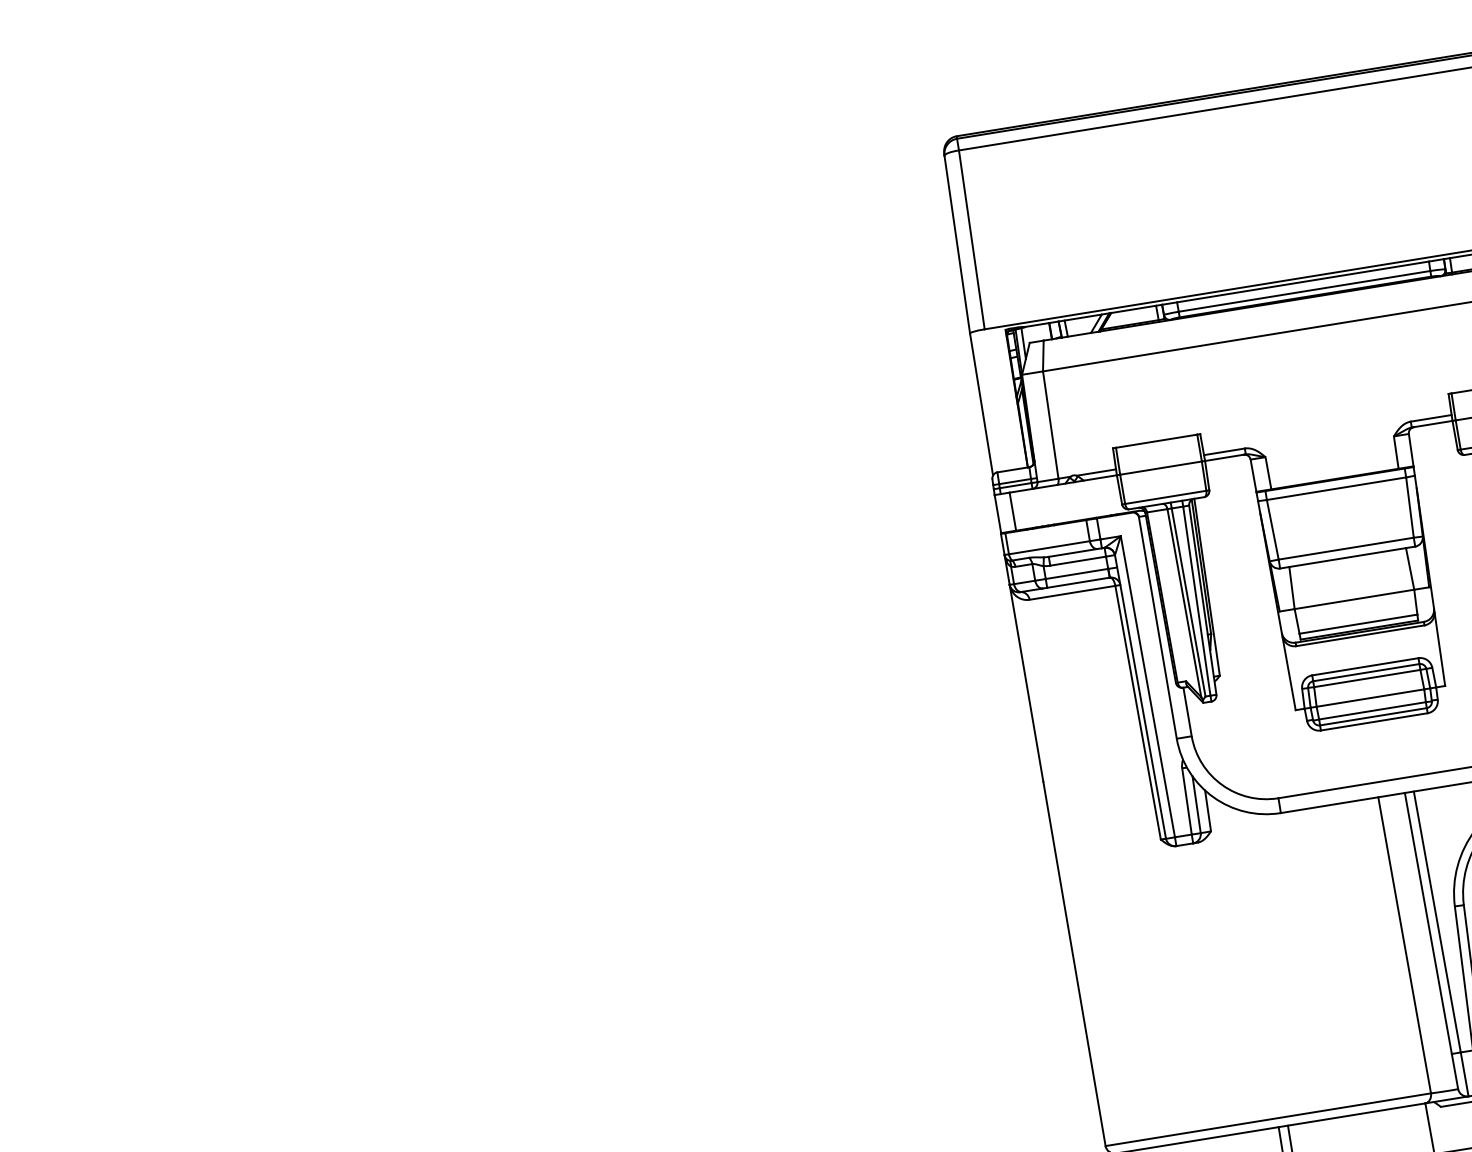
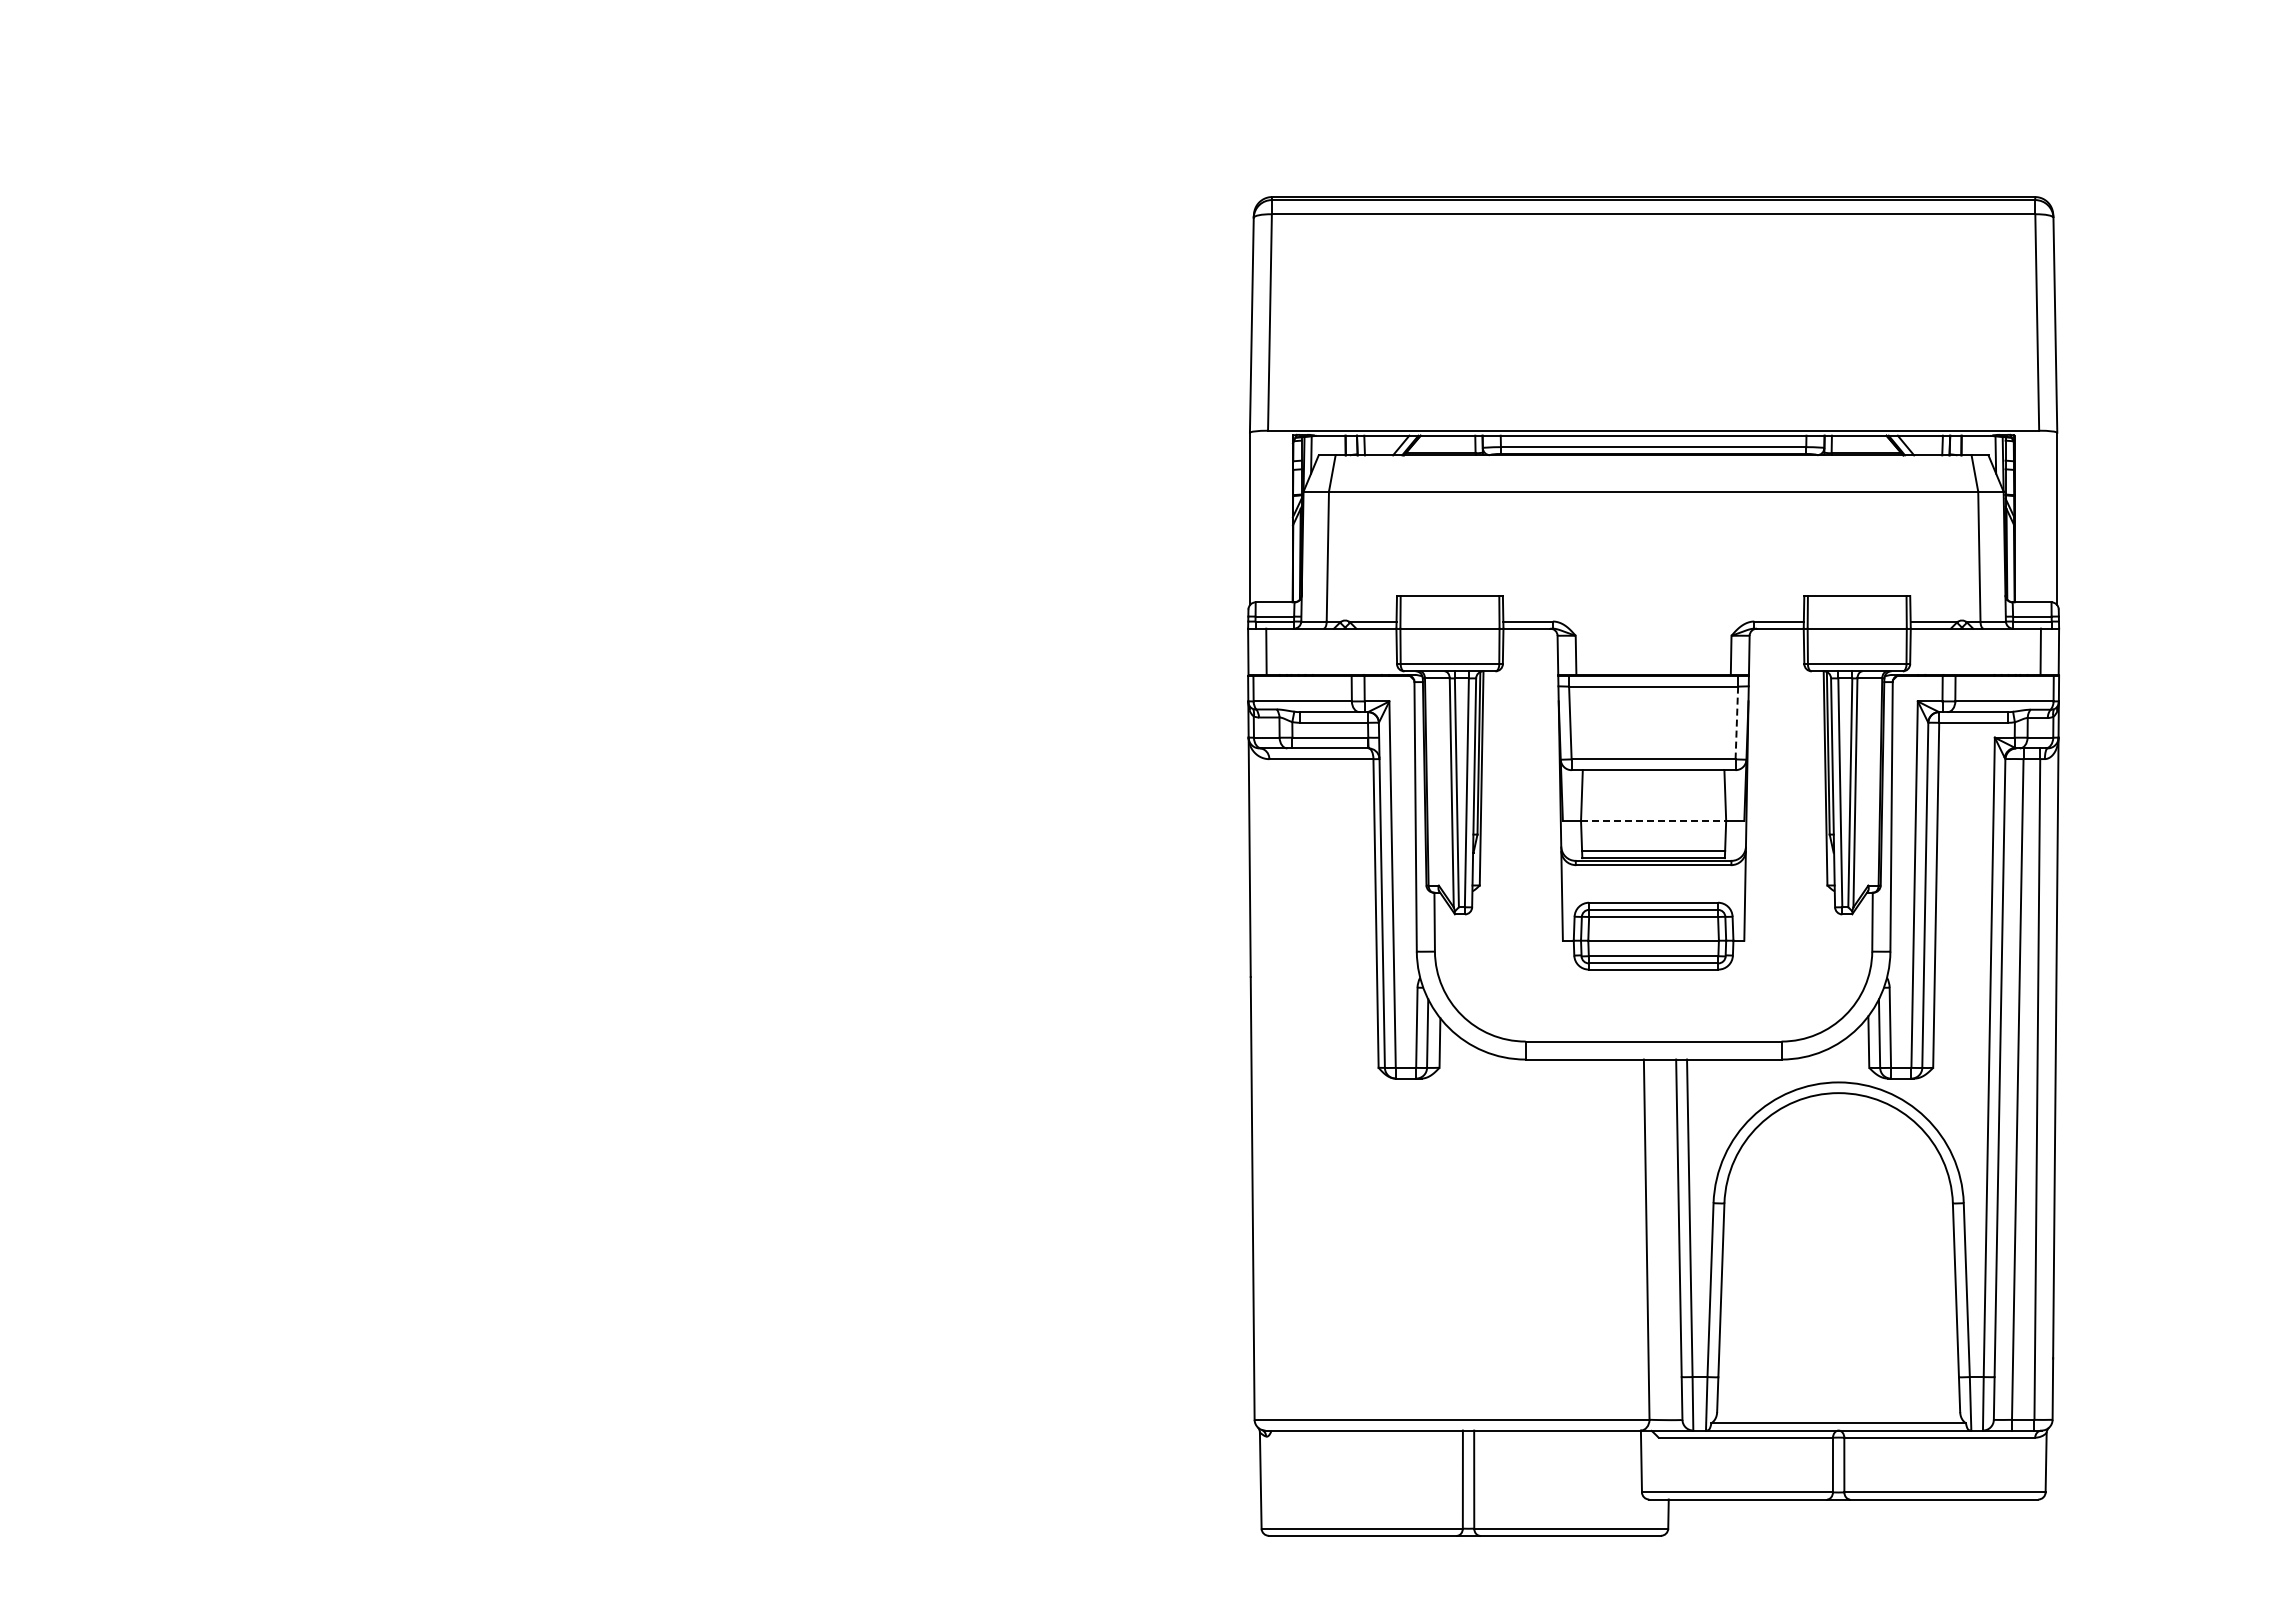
line: (1409, 508) -> (1736, 723), solid -> dashed
line: (1354, 599) -> (1653, 820), solid -> dashed

